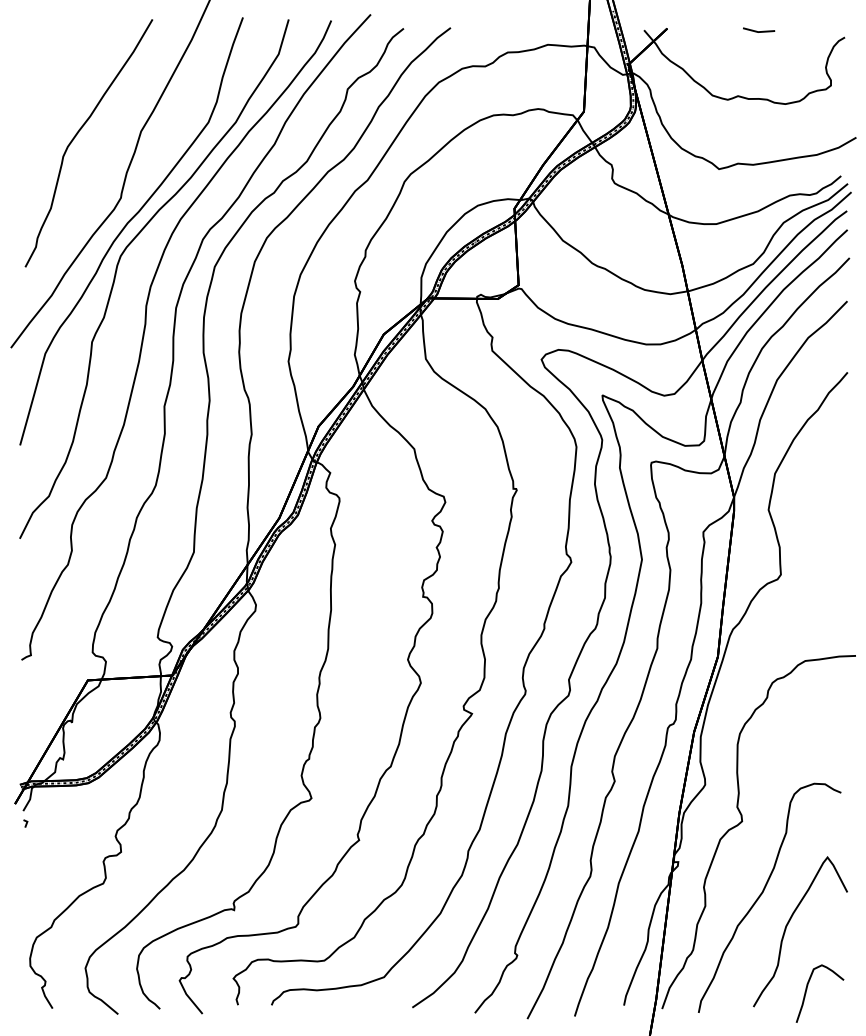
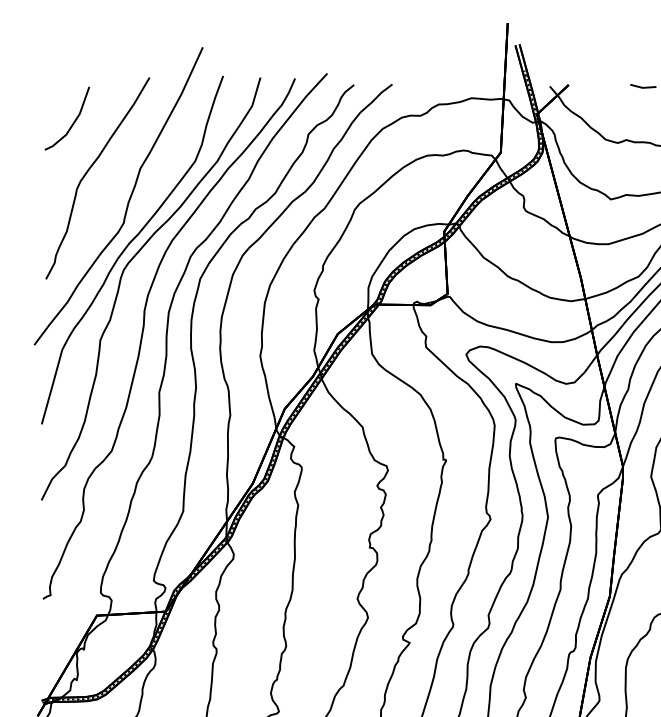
line: (59, 73) -> (73, 121), added

